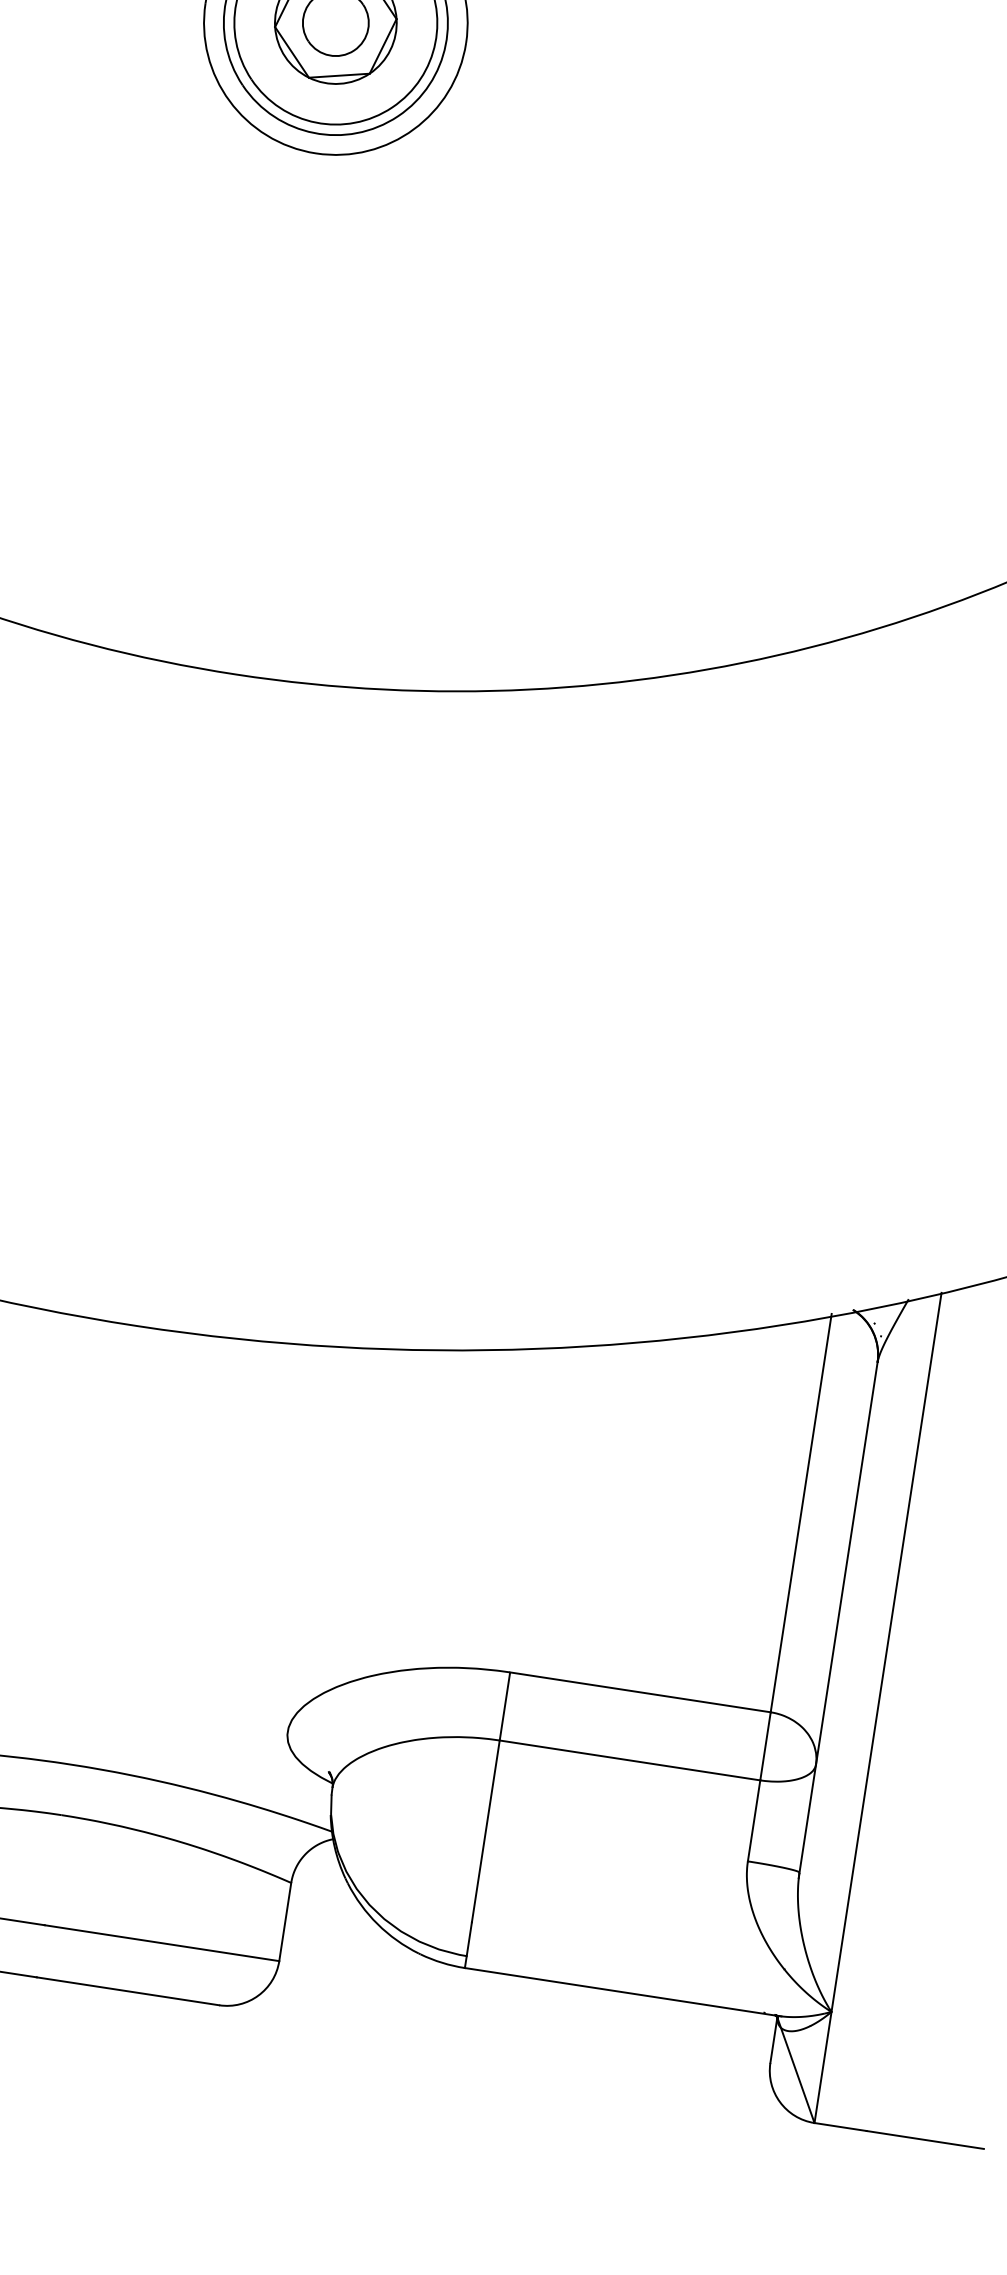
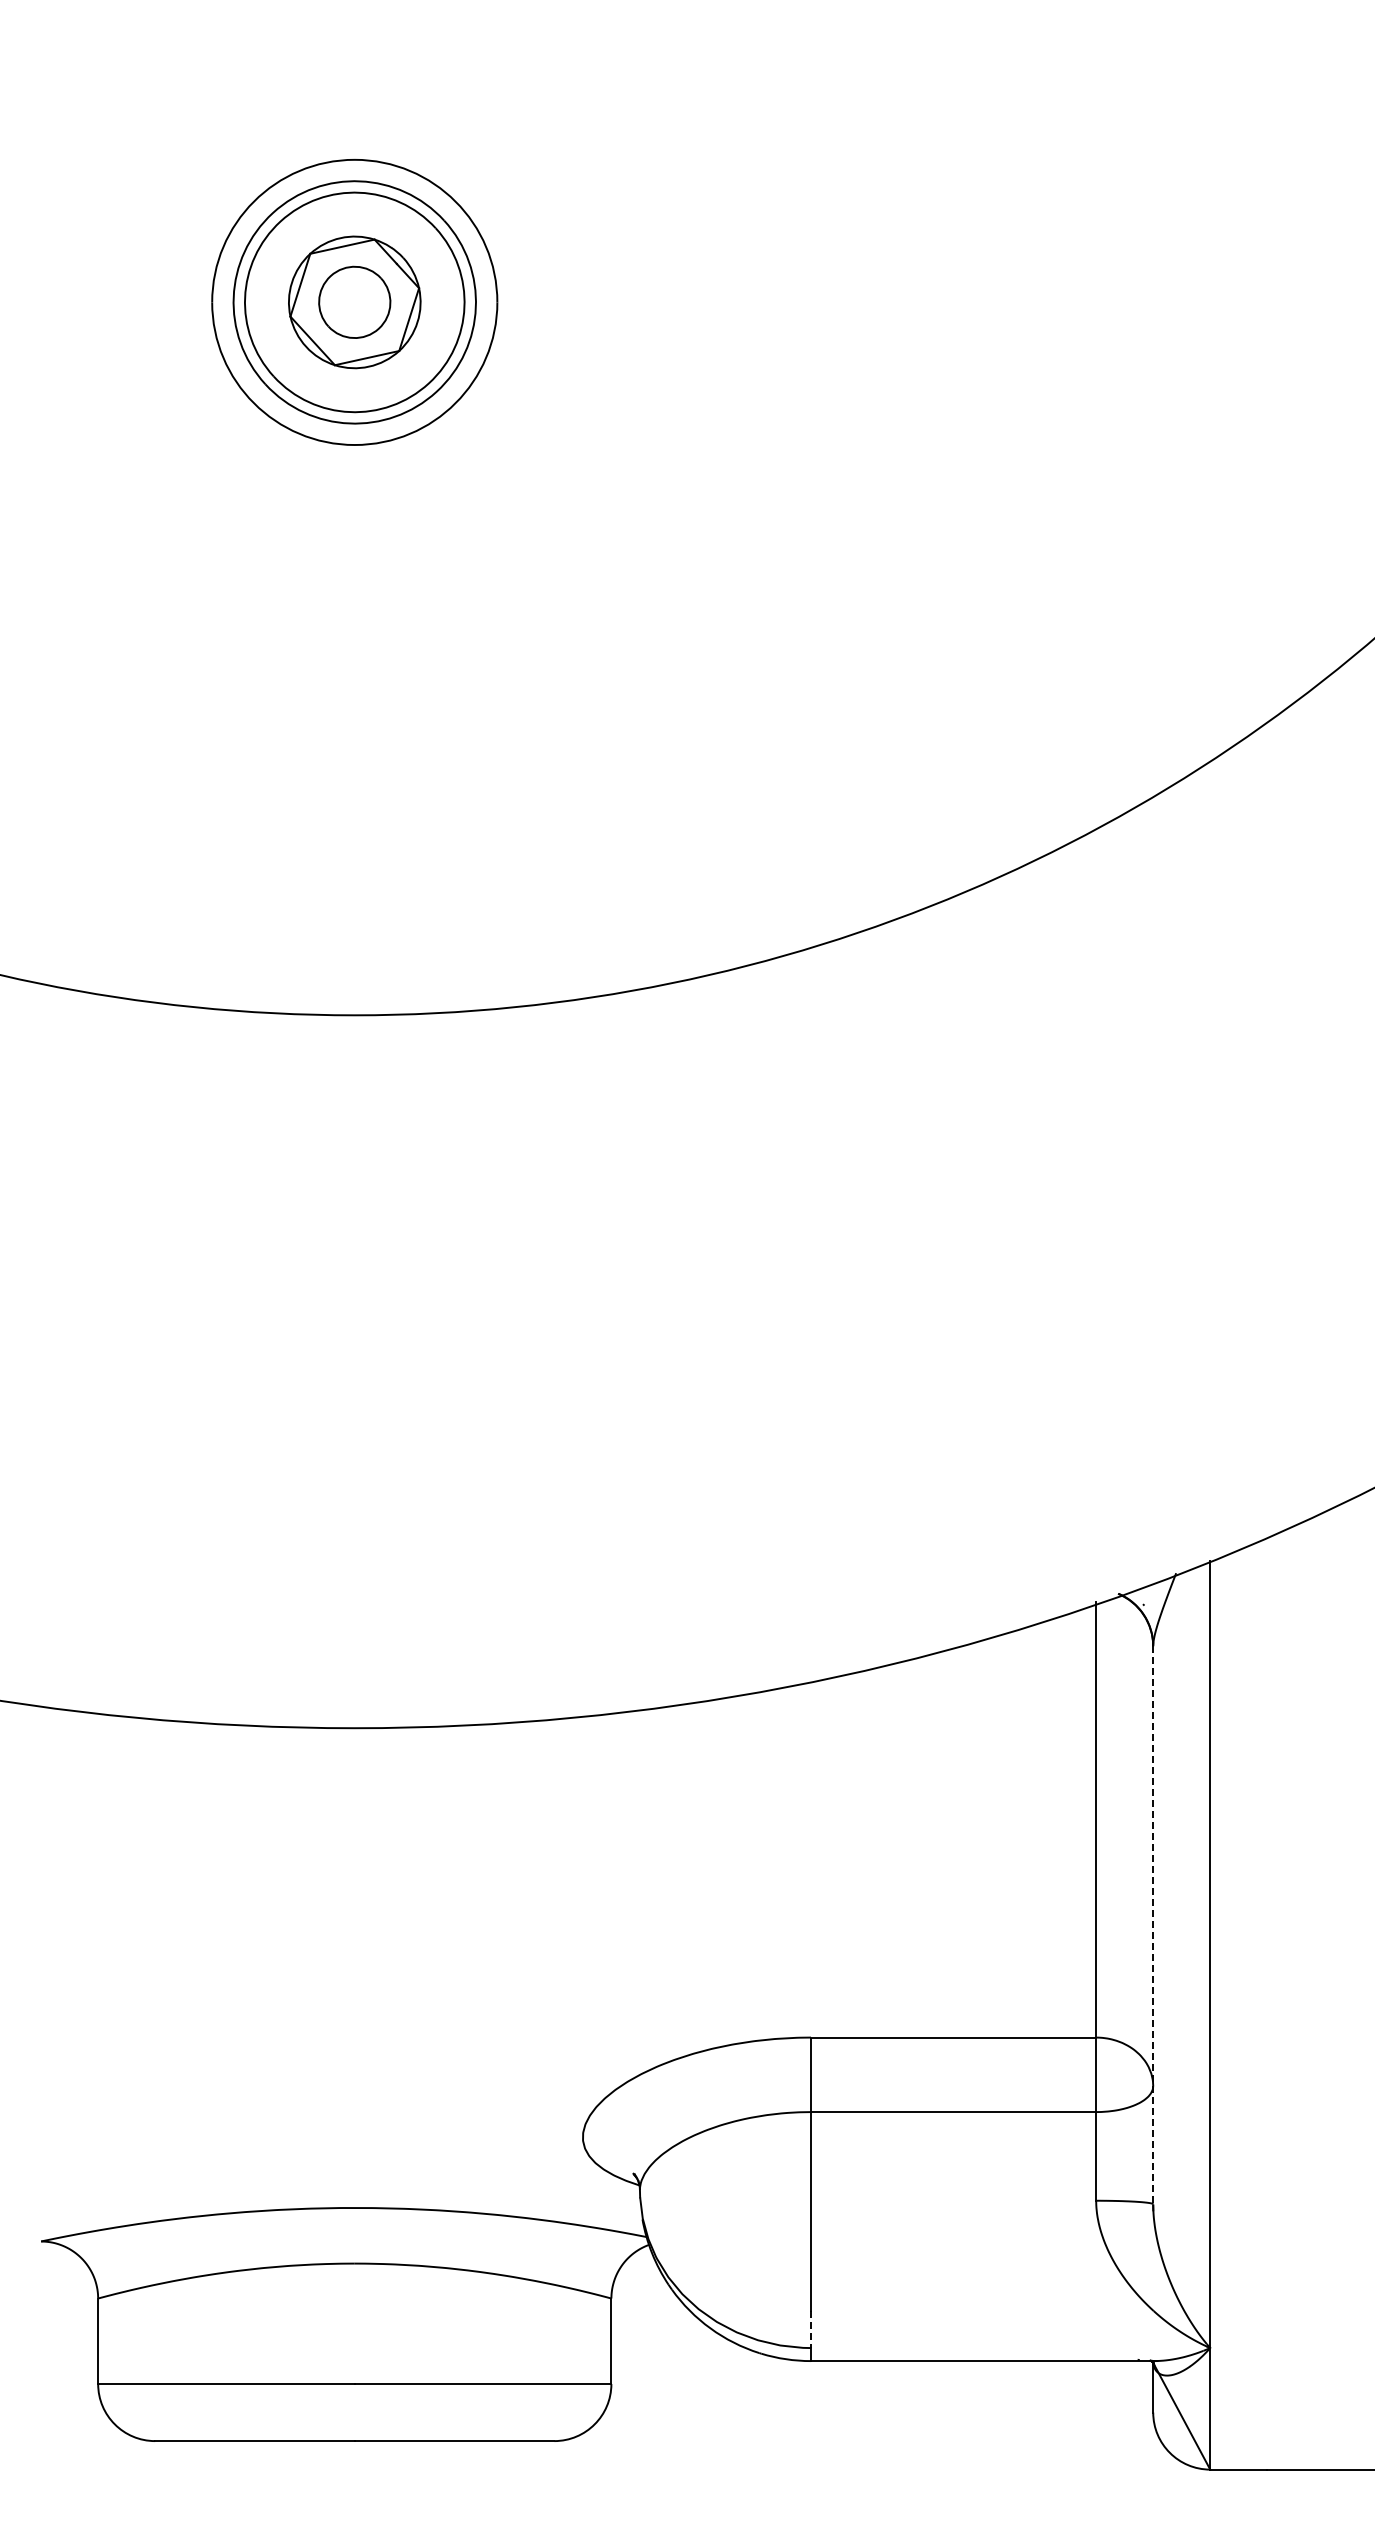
line: (838, 1617) -> (1153, 1925), solid -> dashed
line: (469, 1939) -> (811, 2329), solid -> dashed

